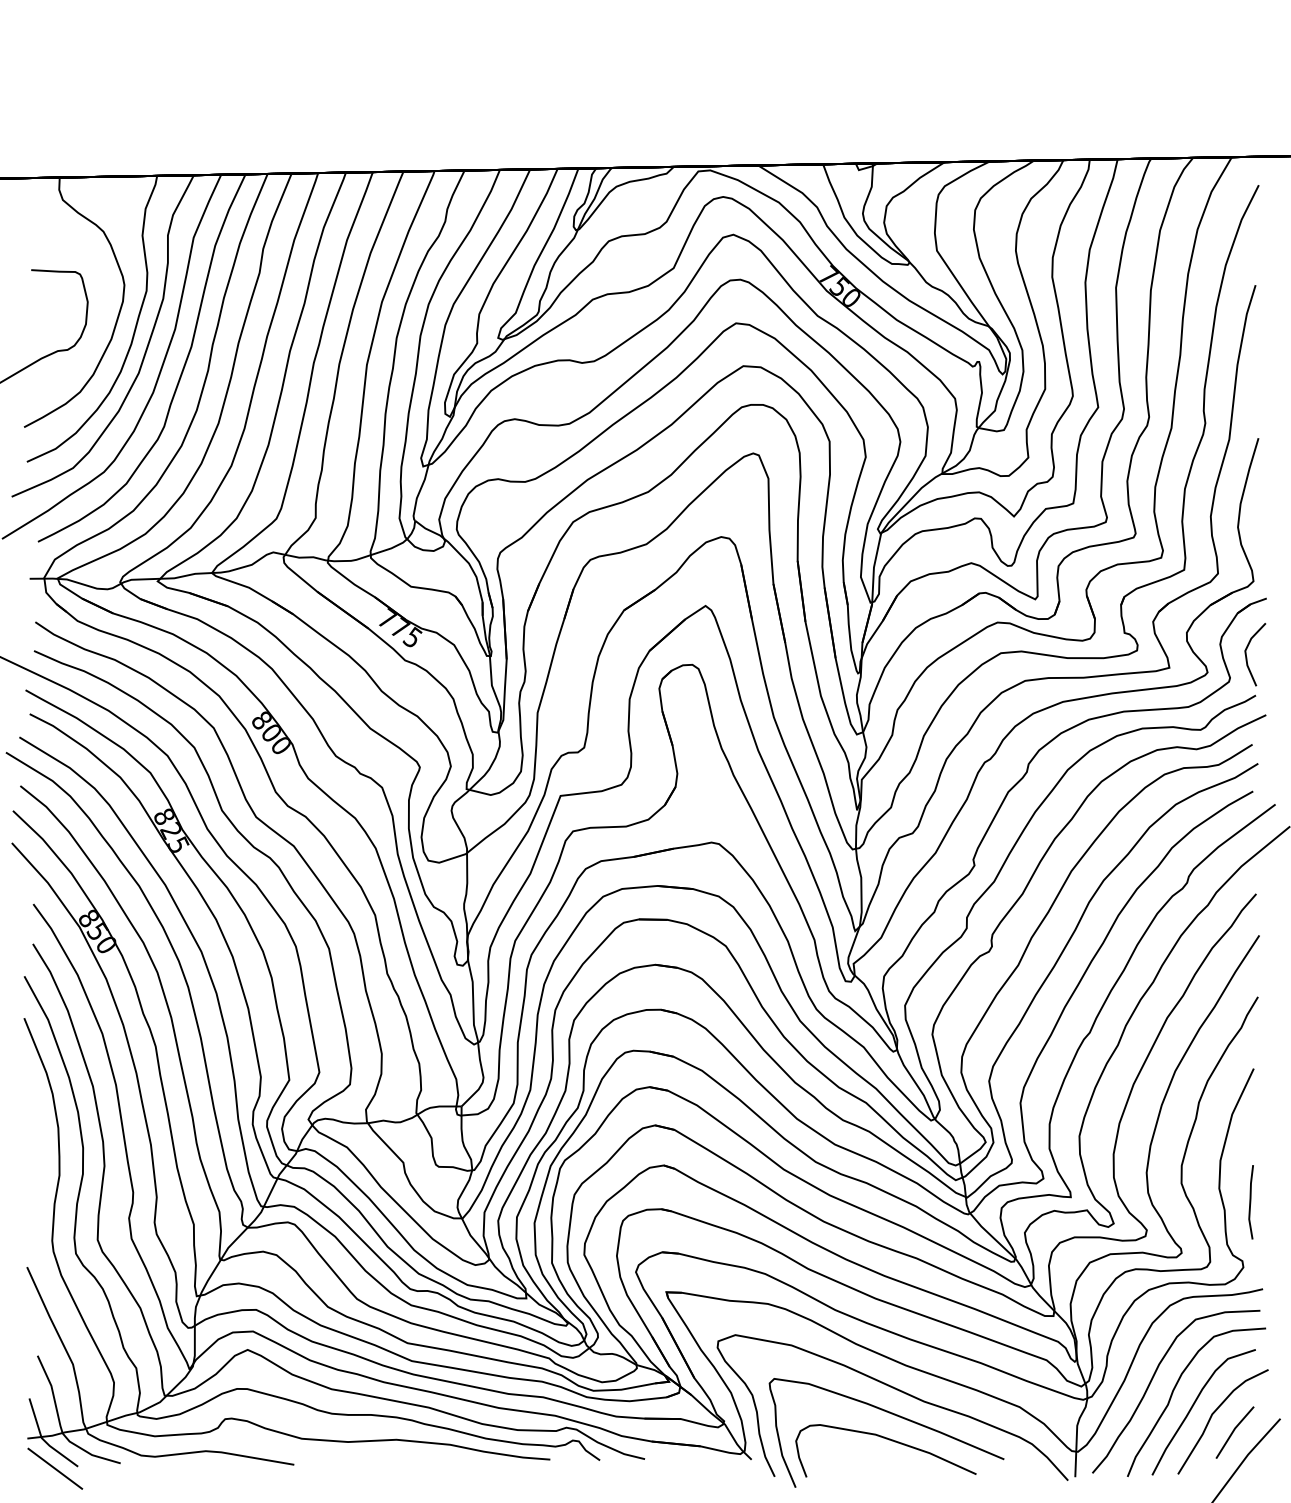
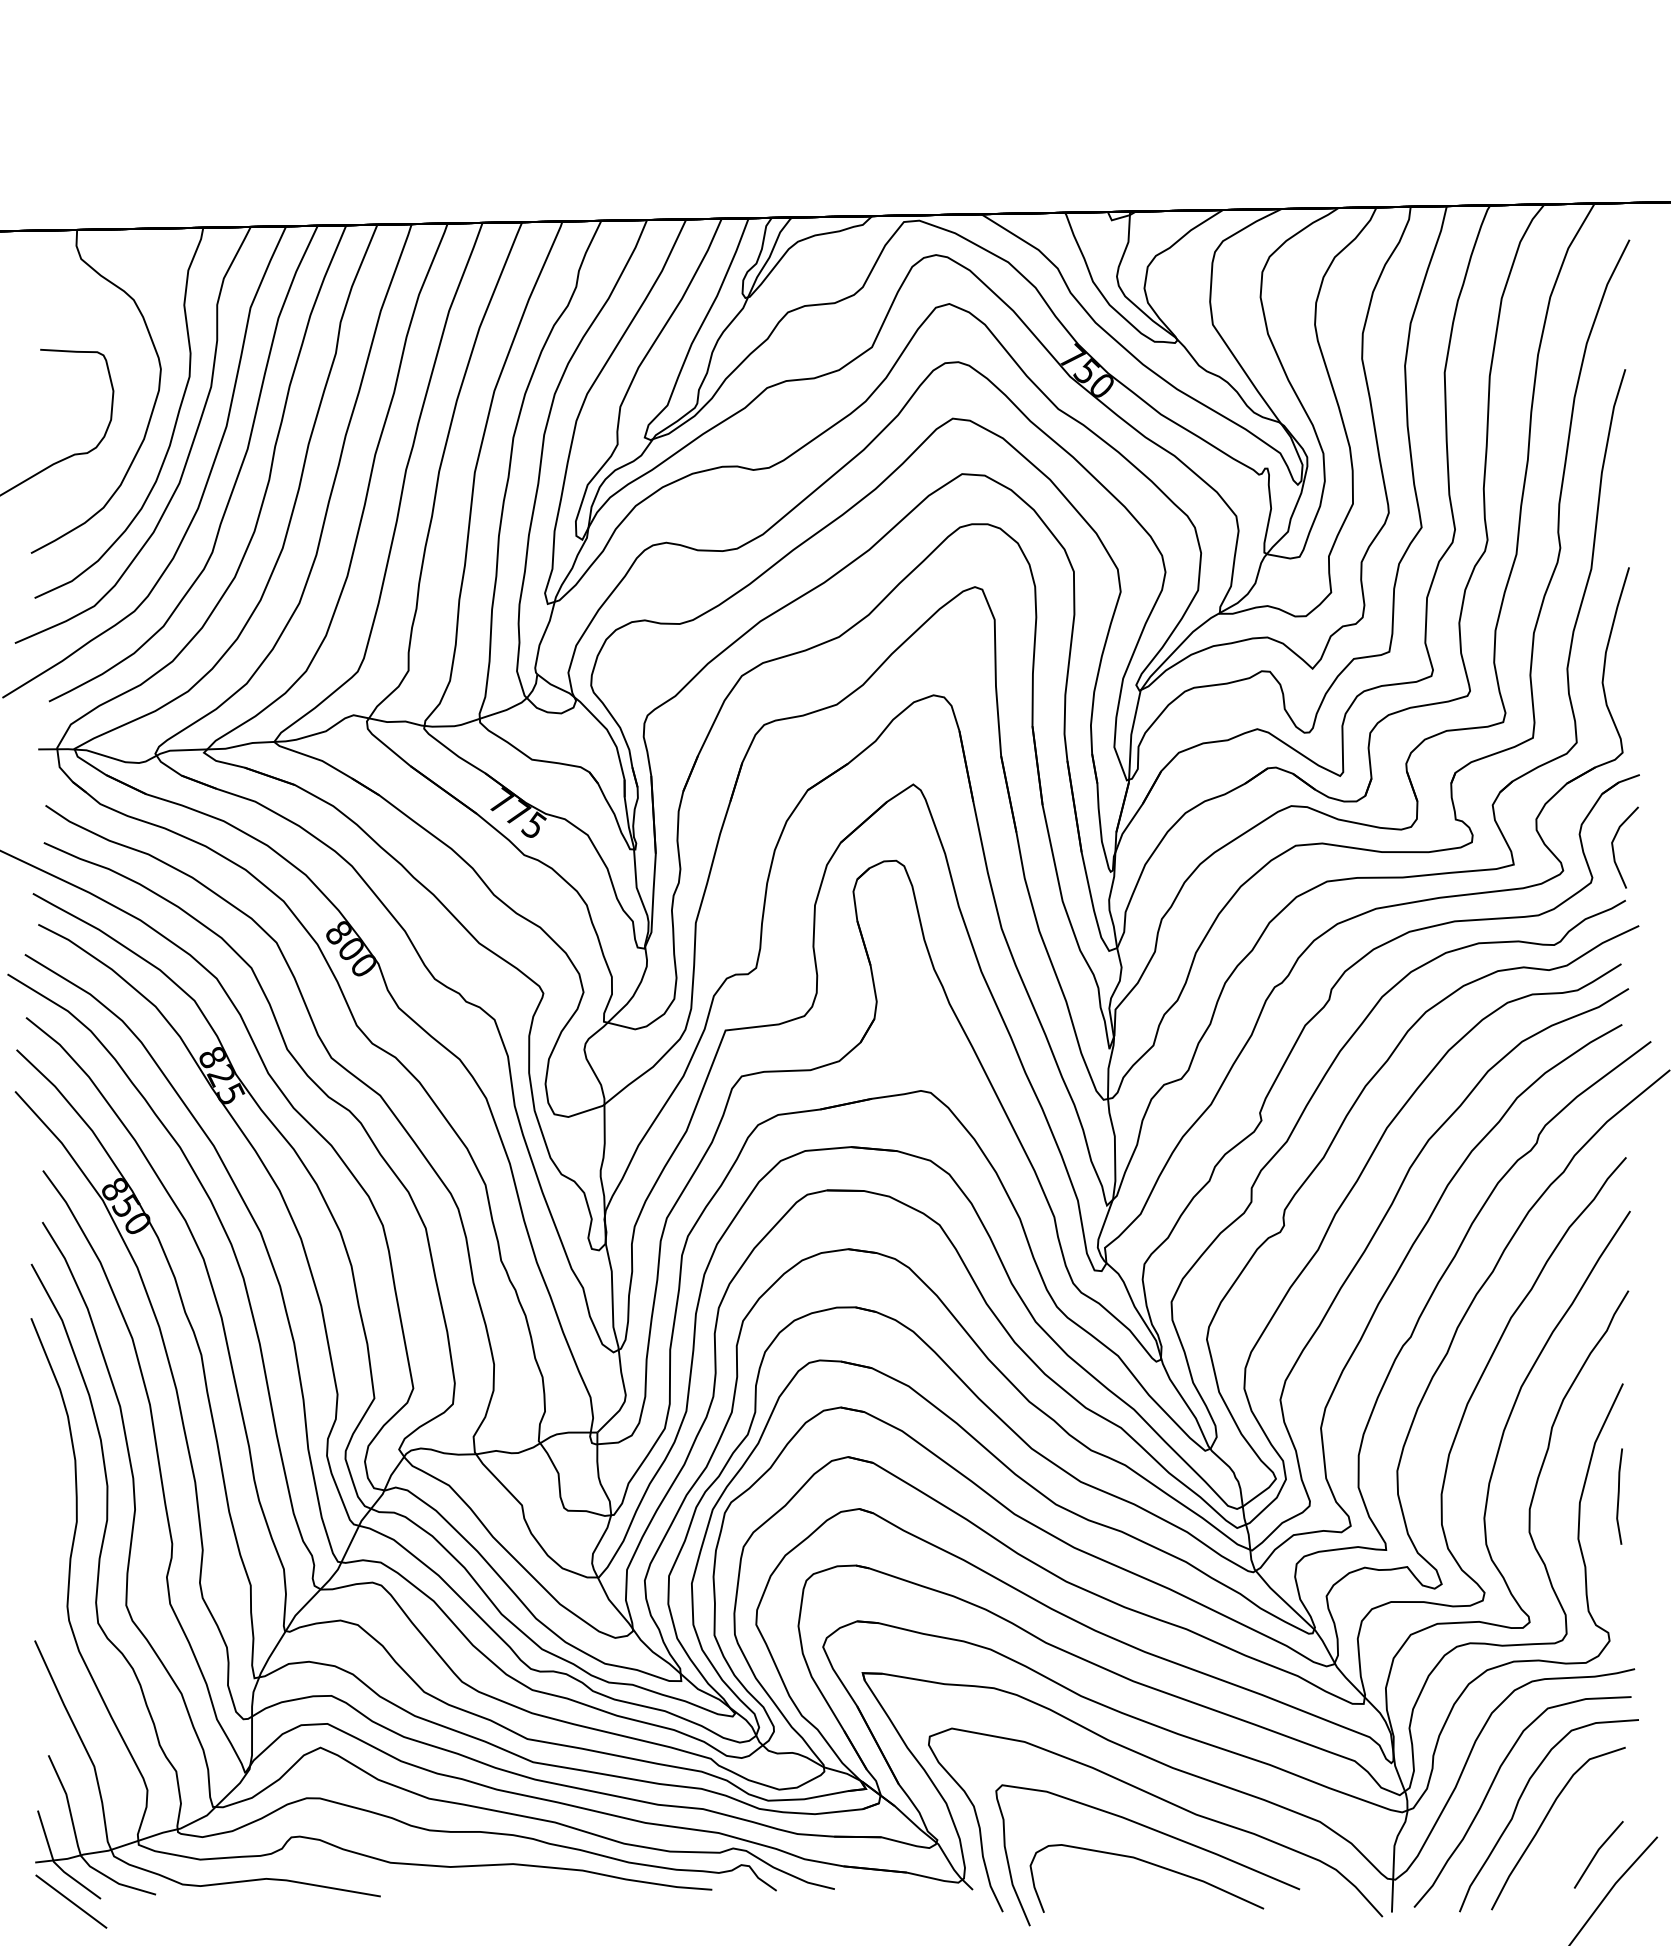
line: (1251, 1202) -> (1619, 1496), moved
curve: (1214, 1413) -> (1572, 1829), removed

